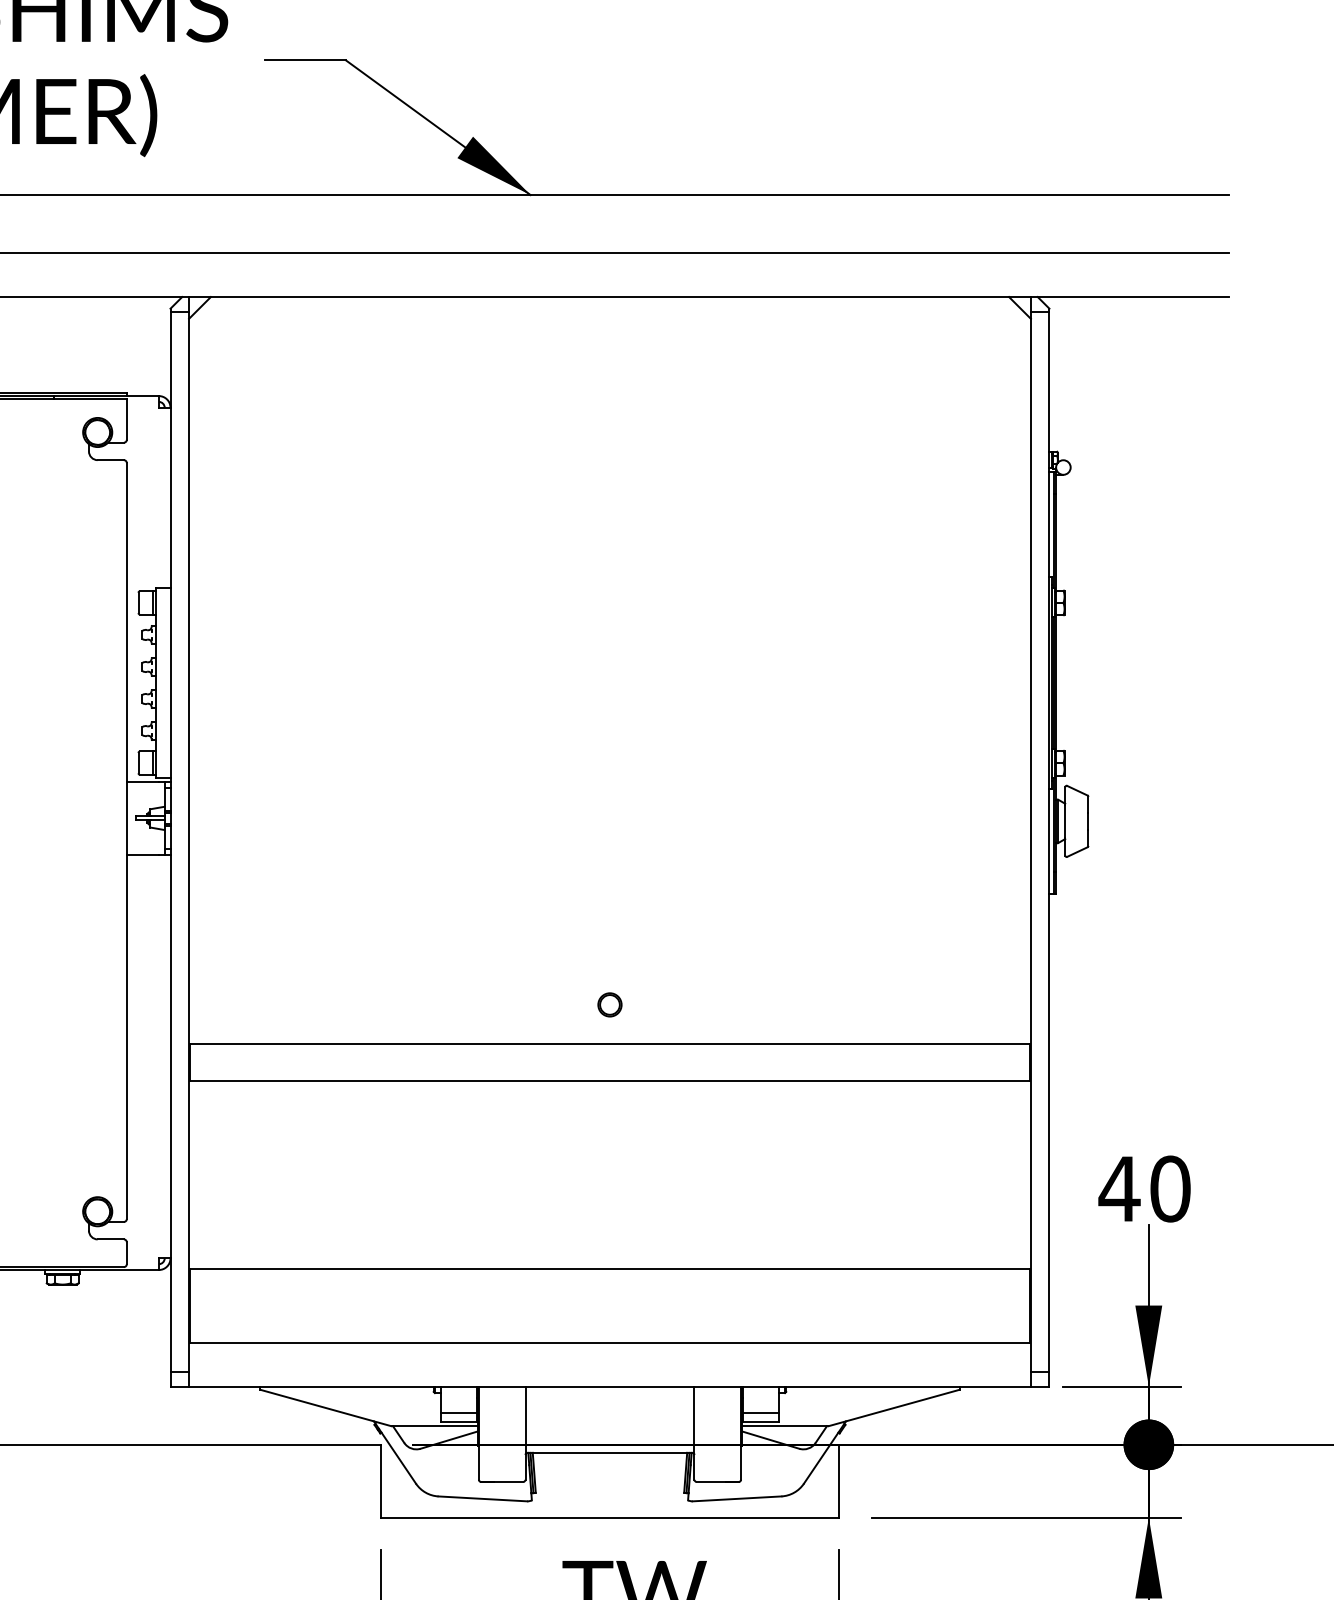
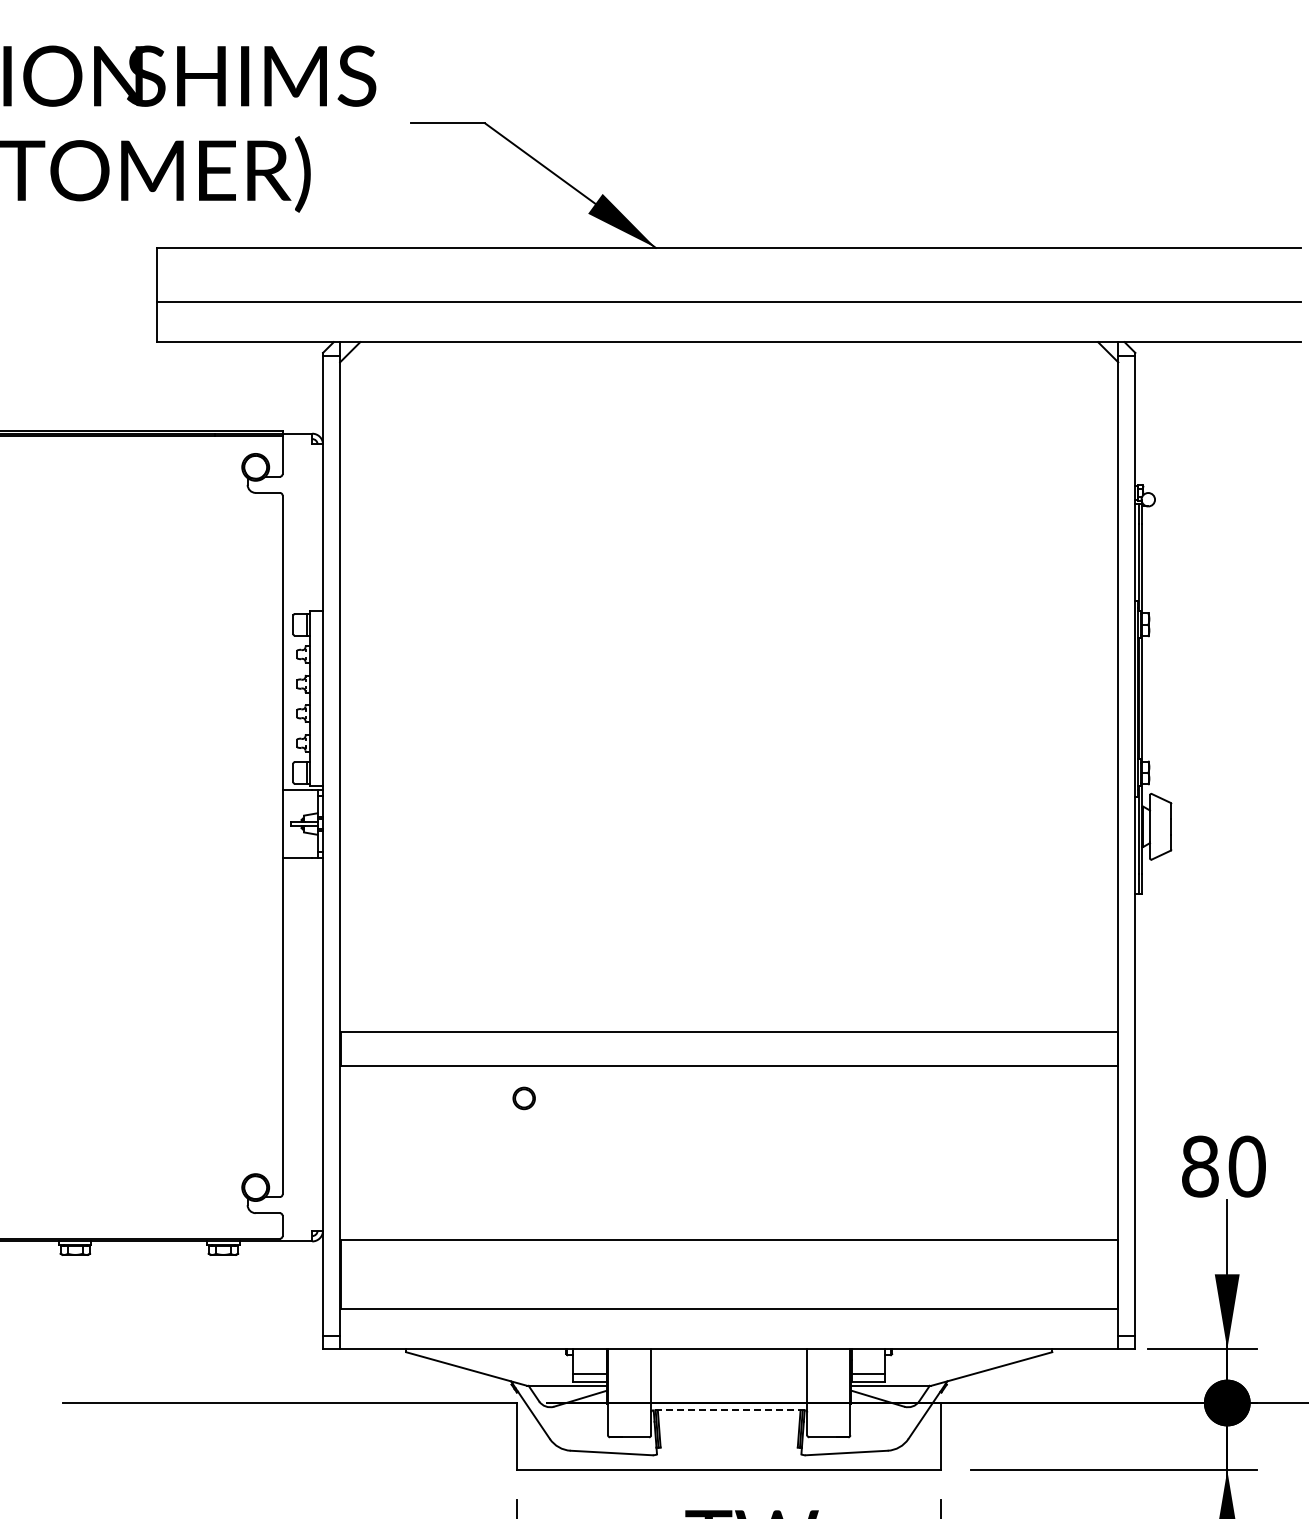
part: (609, 1004) -> (523, 1098), moved
text: (1118, 1188) -> (1199, 1166), 40 -> 80
line: (609, 1452) -> (728, 1410), solid -> dashed

